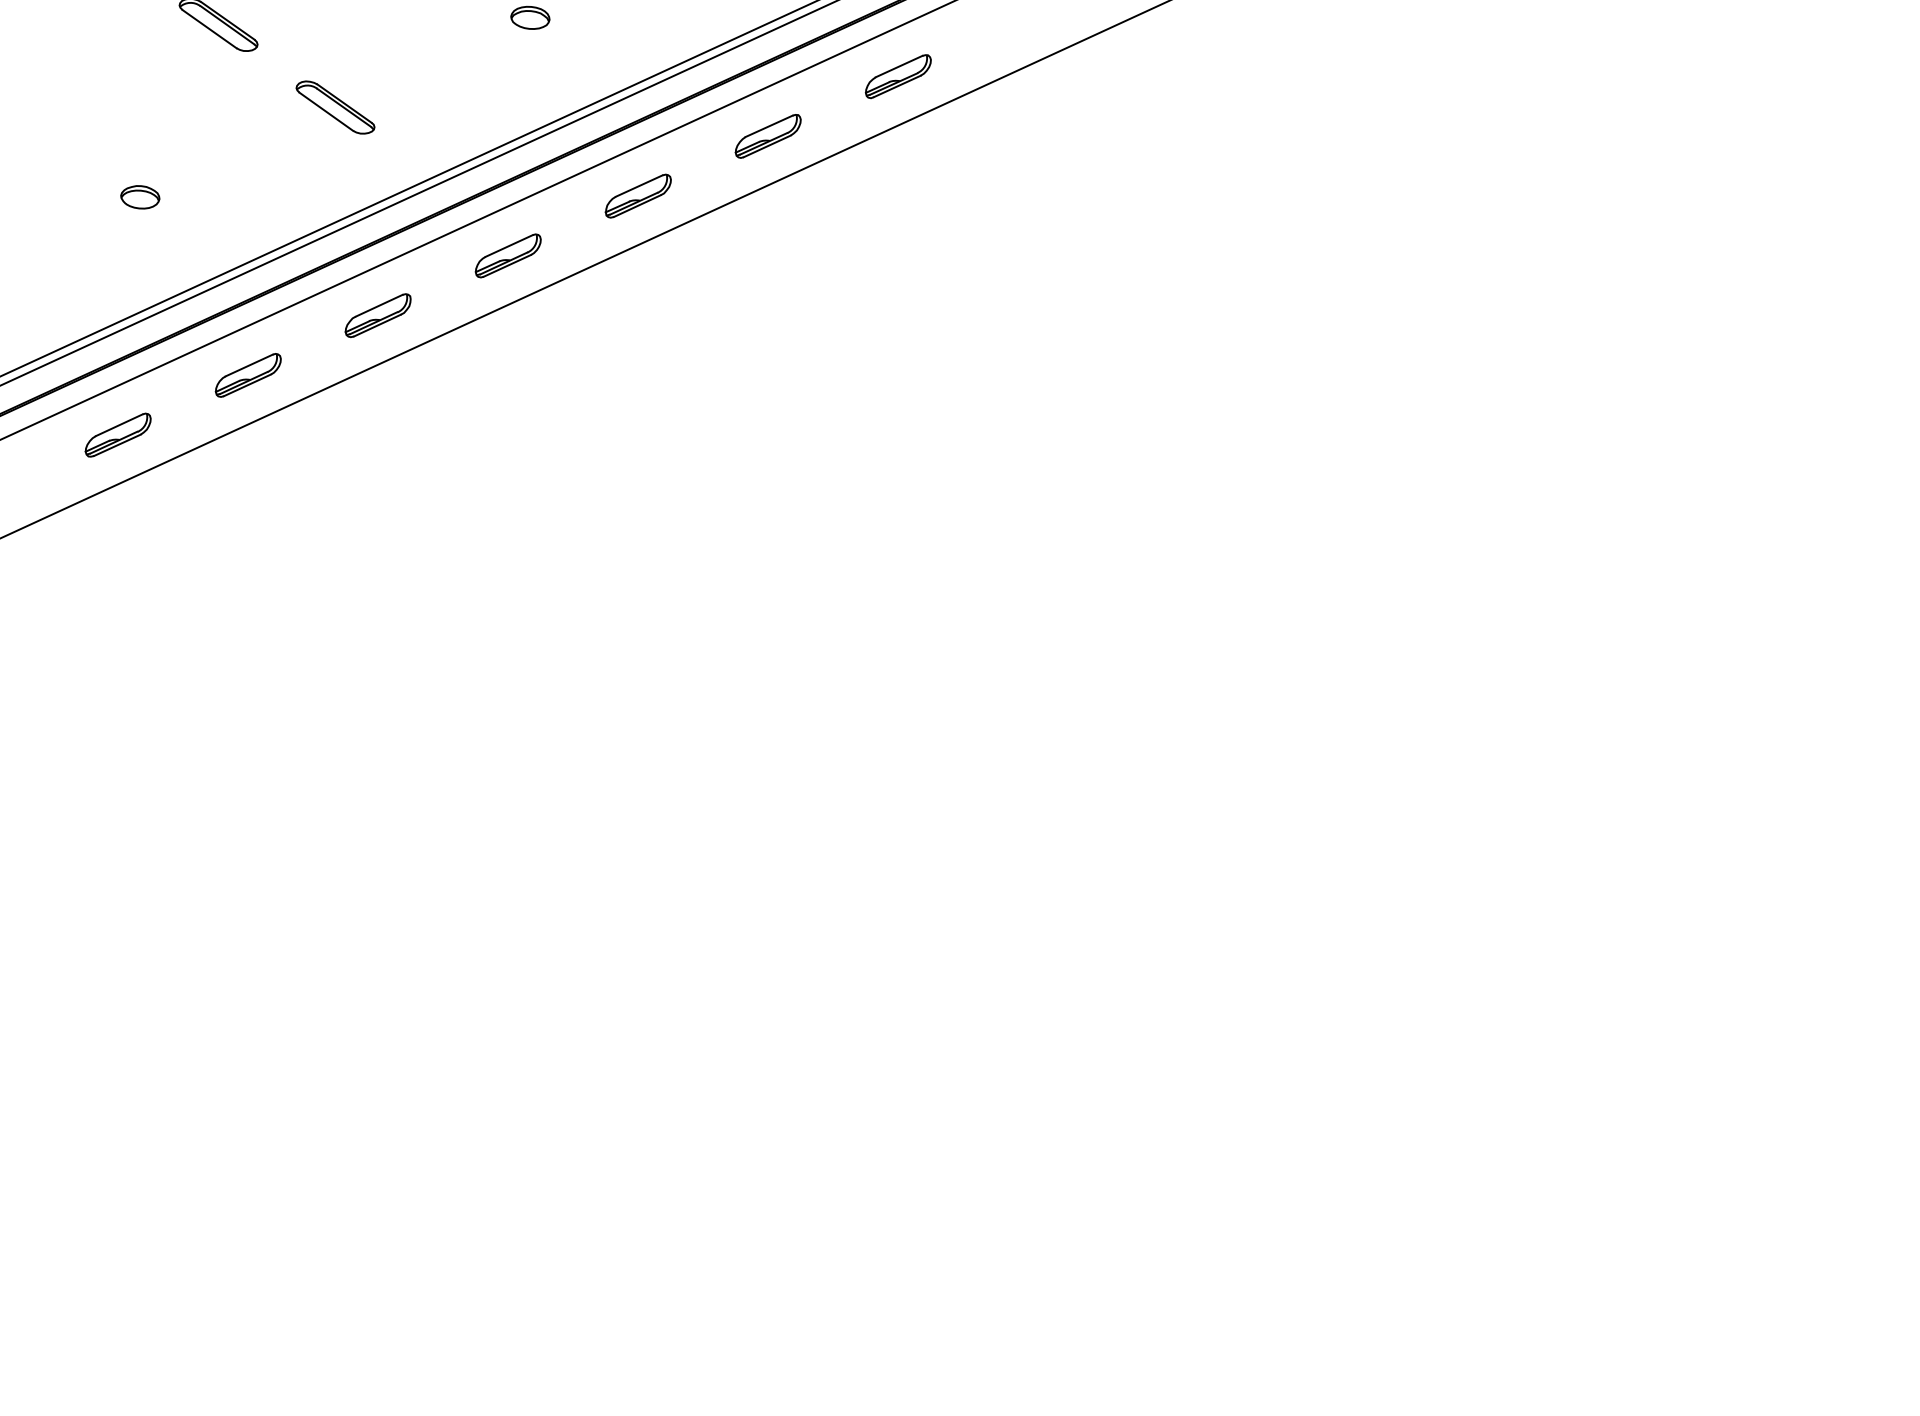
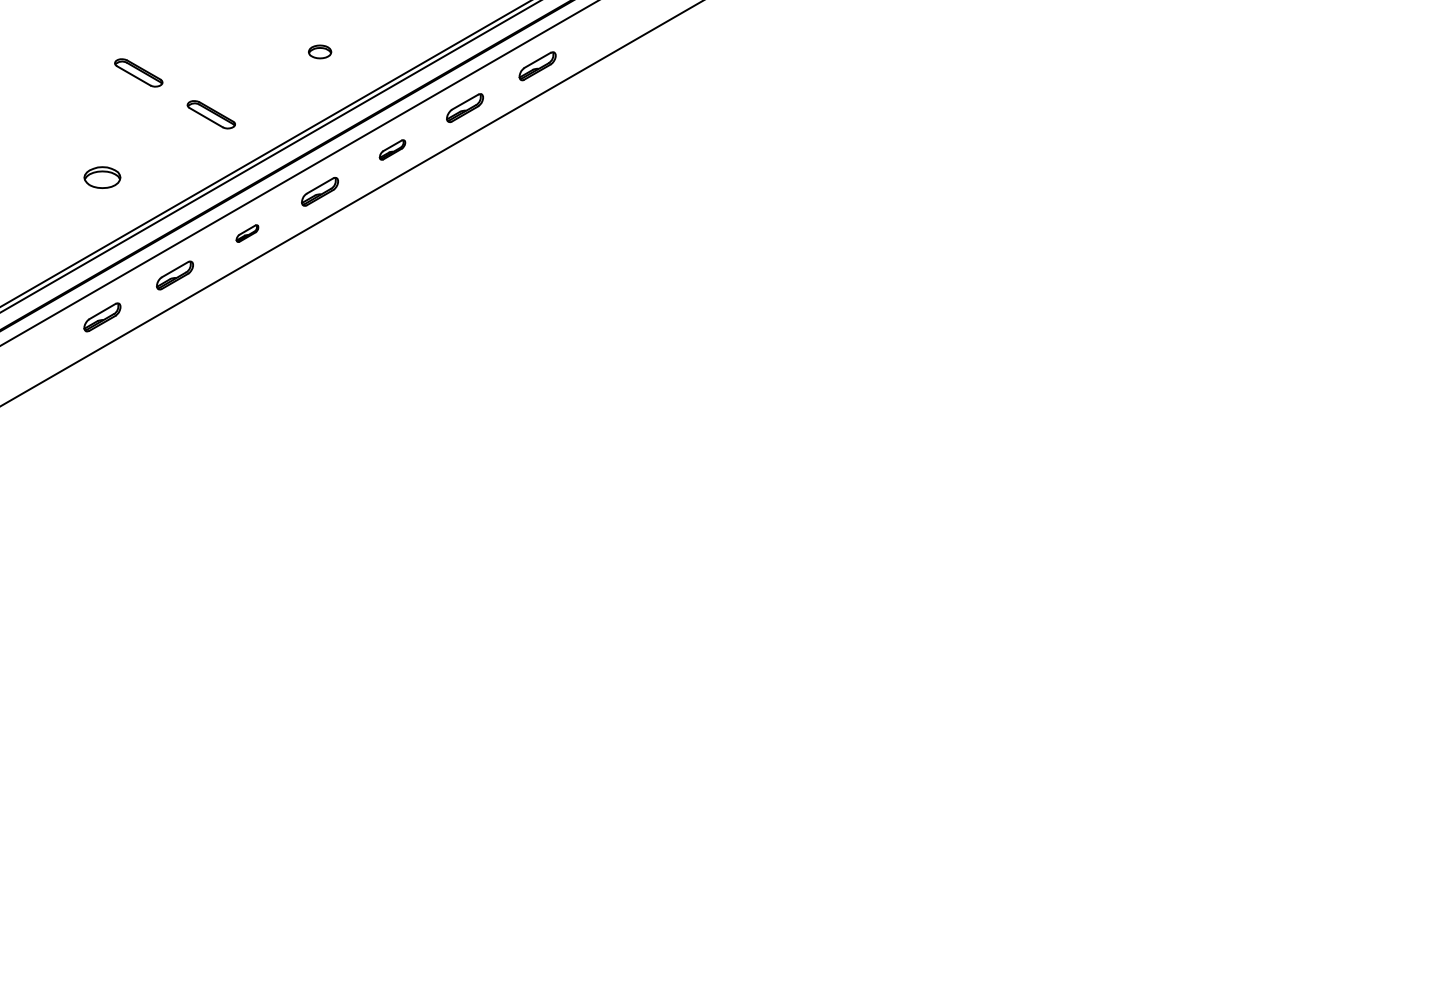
part: (638, 195) -> (392, 149), size x0.7
part: (140, 197) -> (102, 177), size x1.6
part: (378, 315) -> (247, 233), size x0.6

